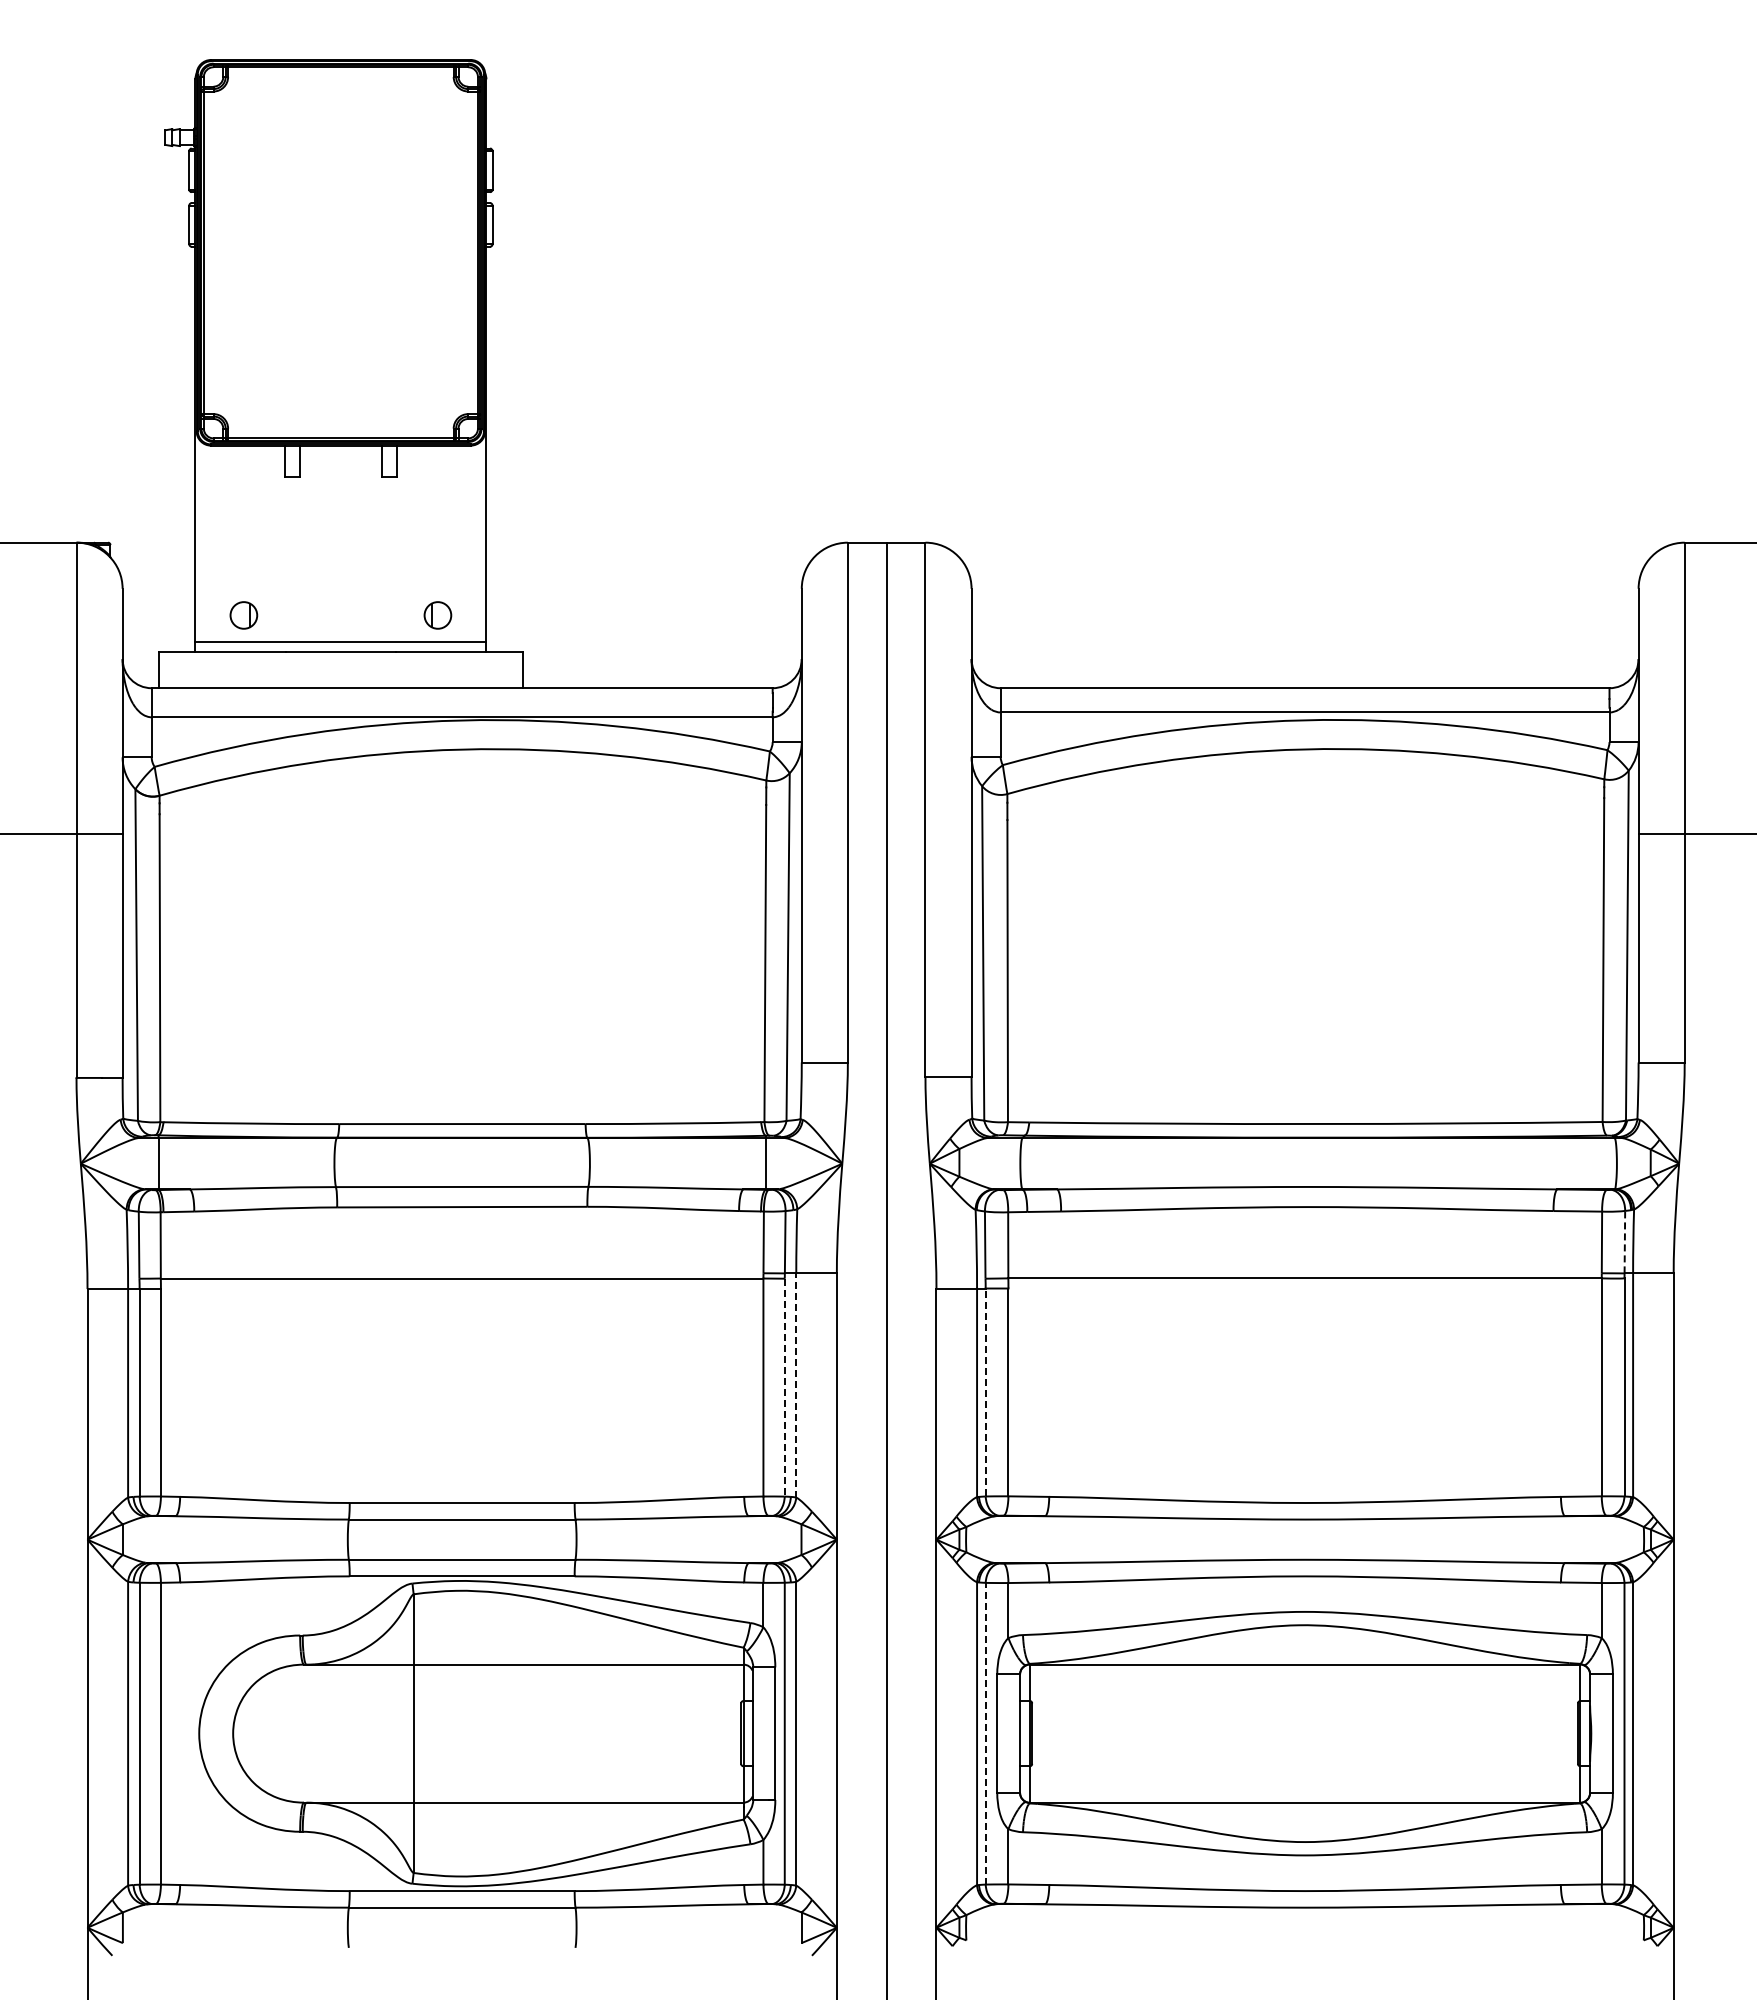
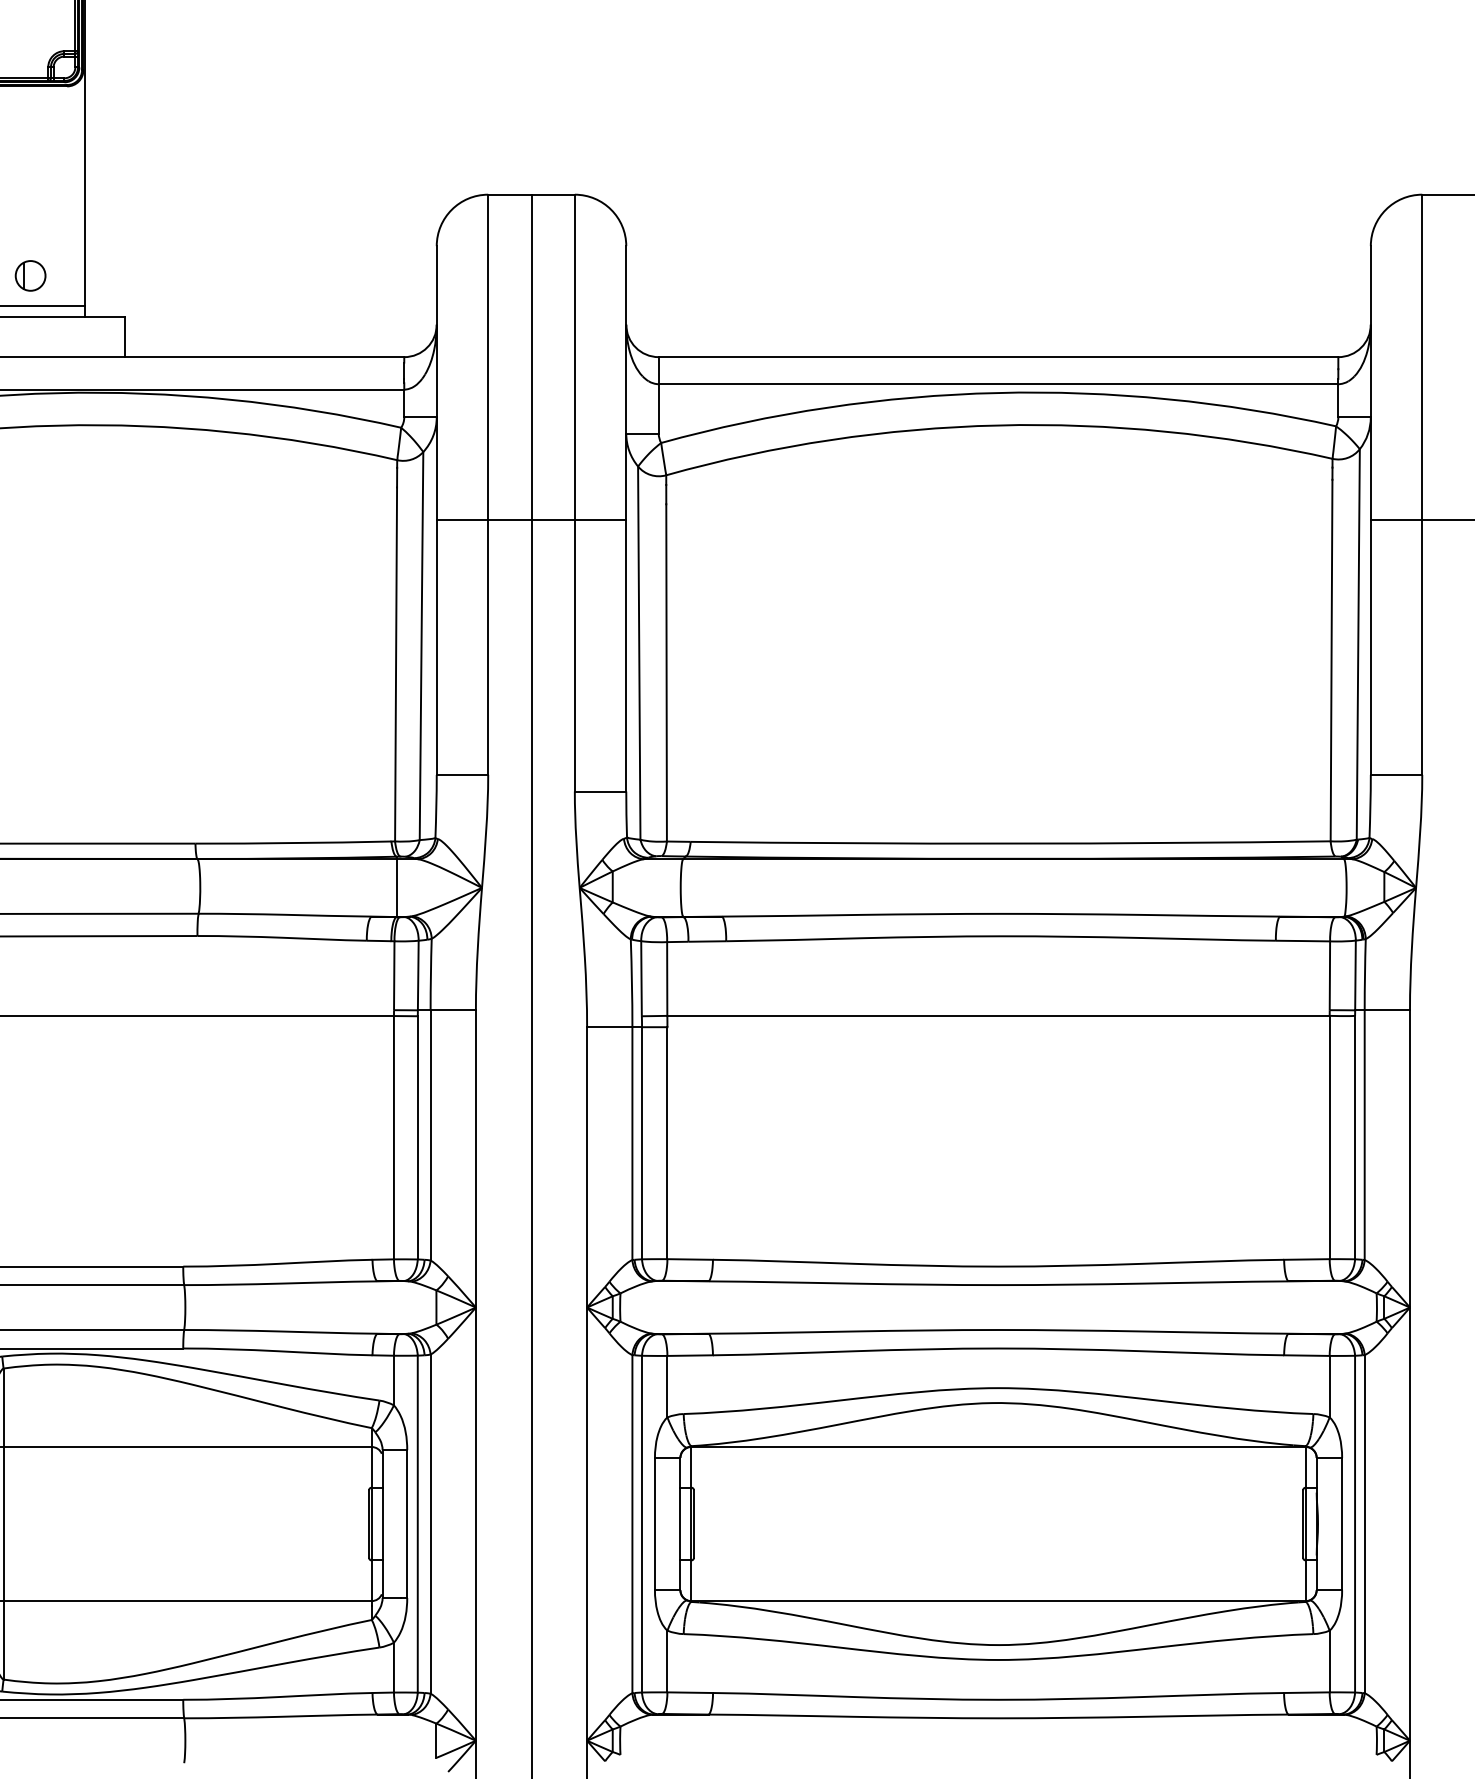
line: (886, 833) -> (531, 519), added
line: (1624, 1241) -> (1355, 974), dashed -> solid
line: (796, 1384) -> (430, 1134), dashed -> solid
line: (784, 1387) -> (417, 1137), dashed -> solid
line: (985, 1392) -> (641, 1143), dashed -> solid
line: (985, 1733) -> (641, 1523), dashed -> solid

